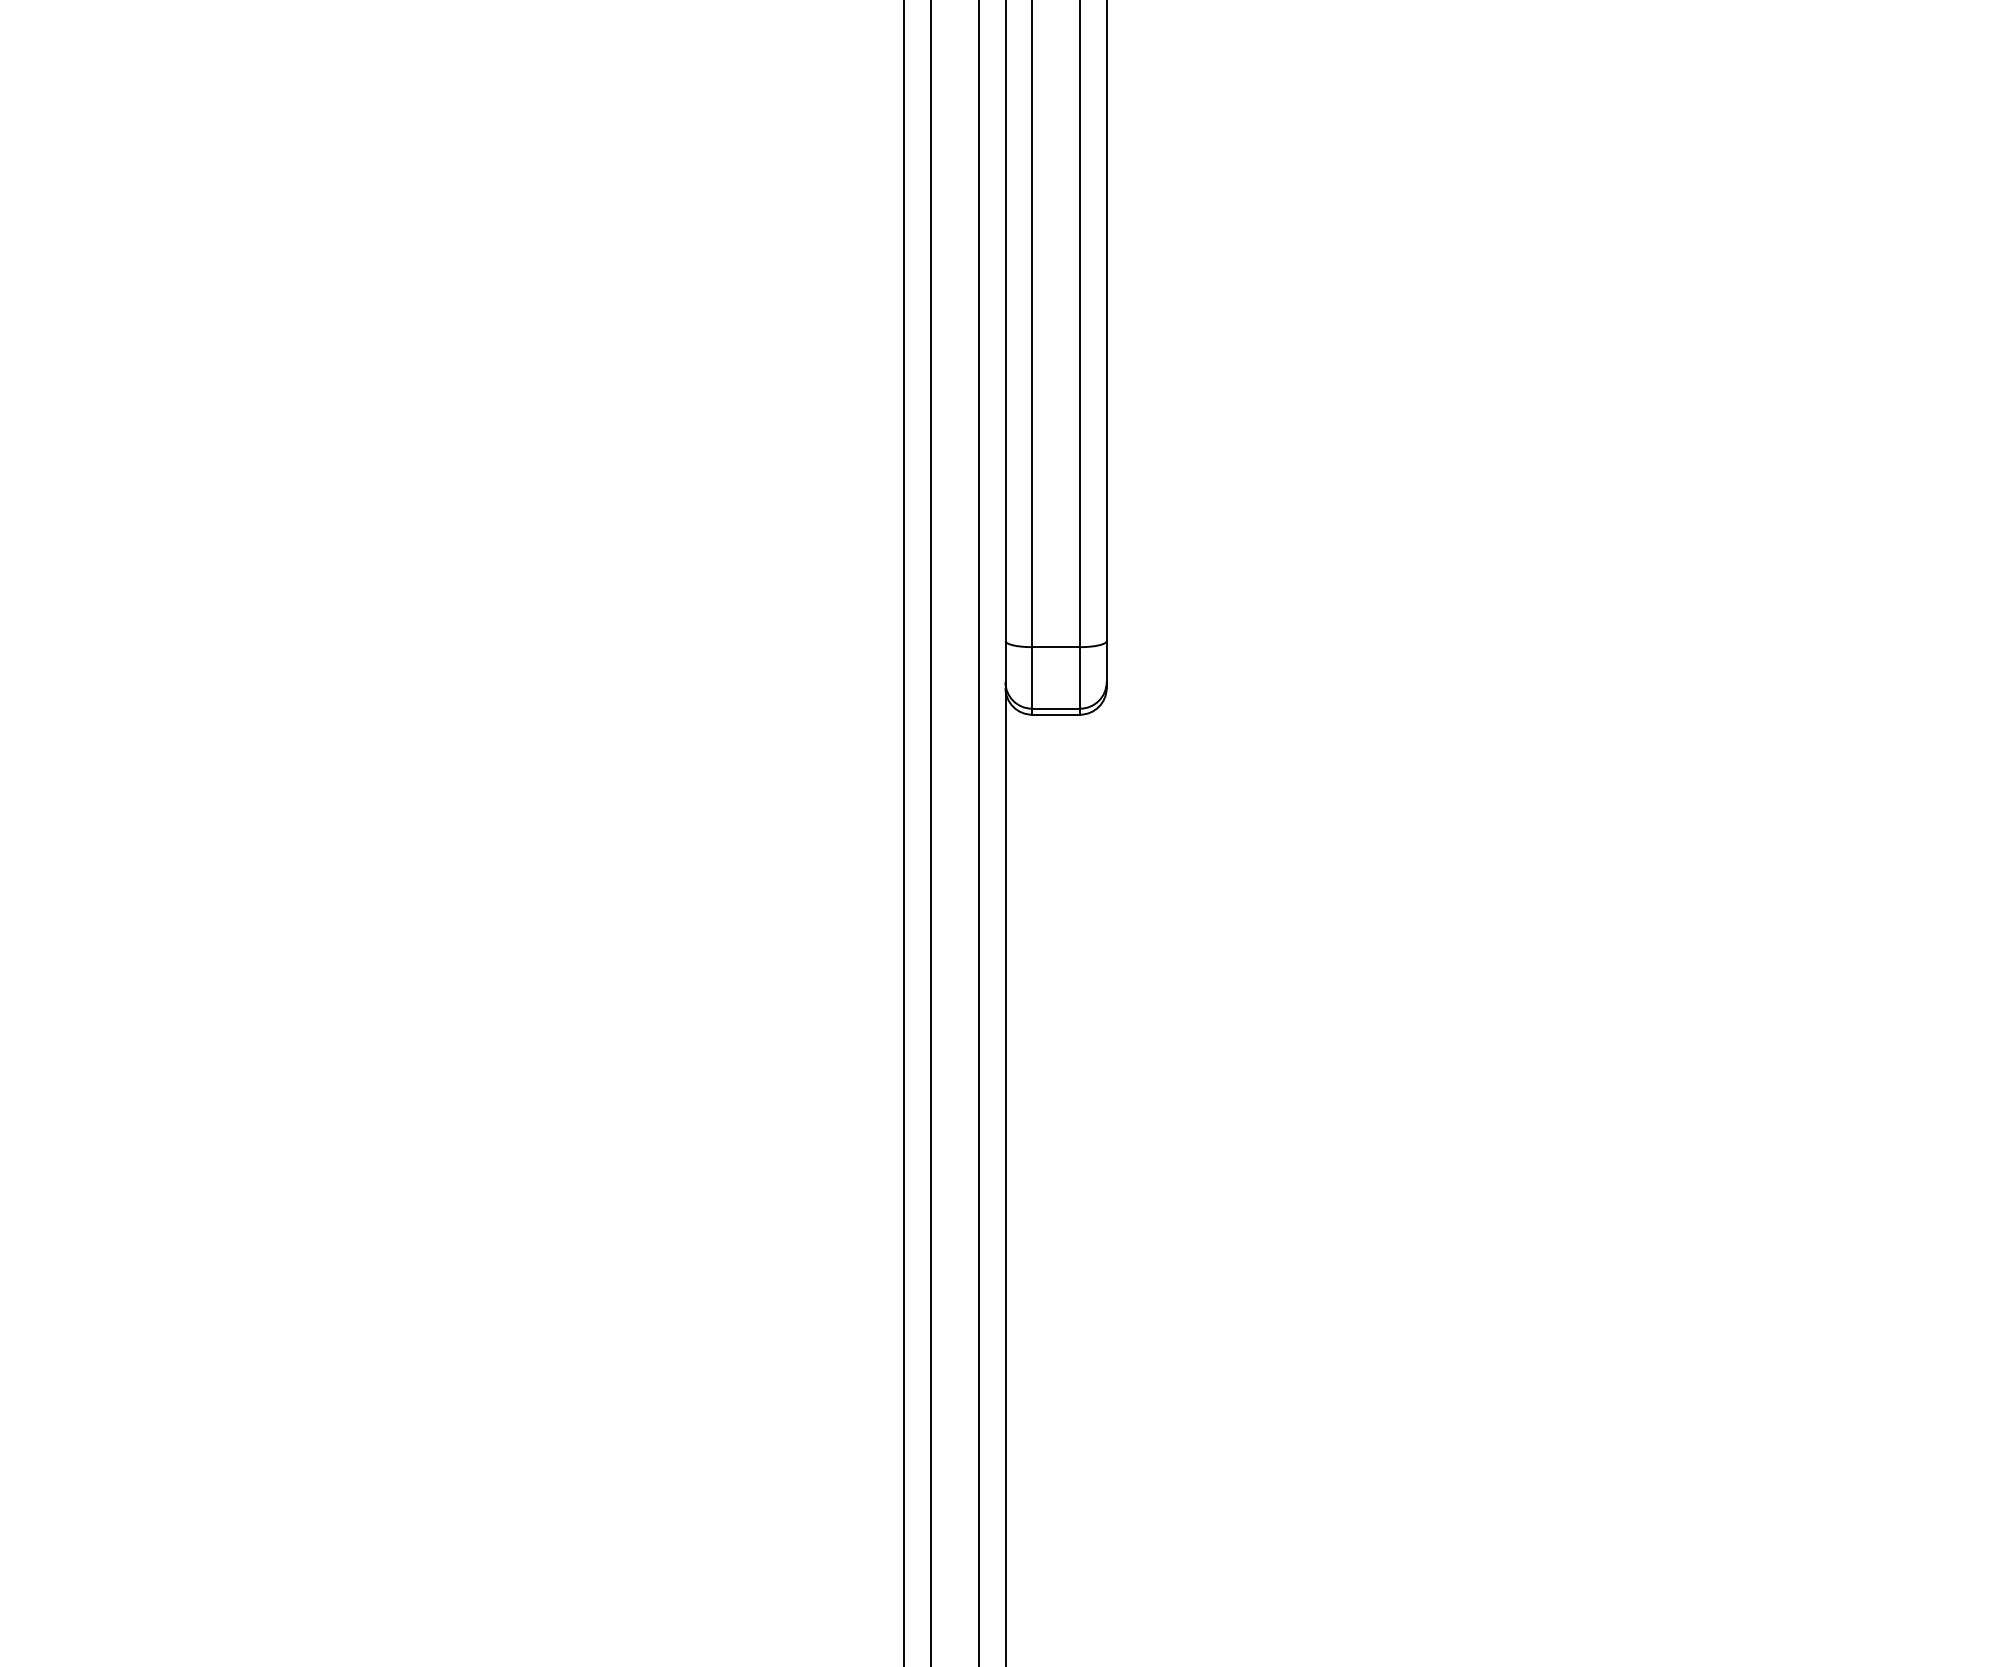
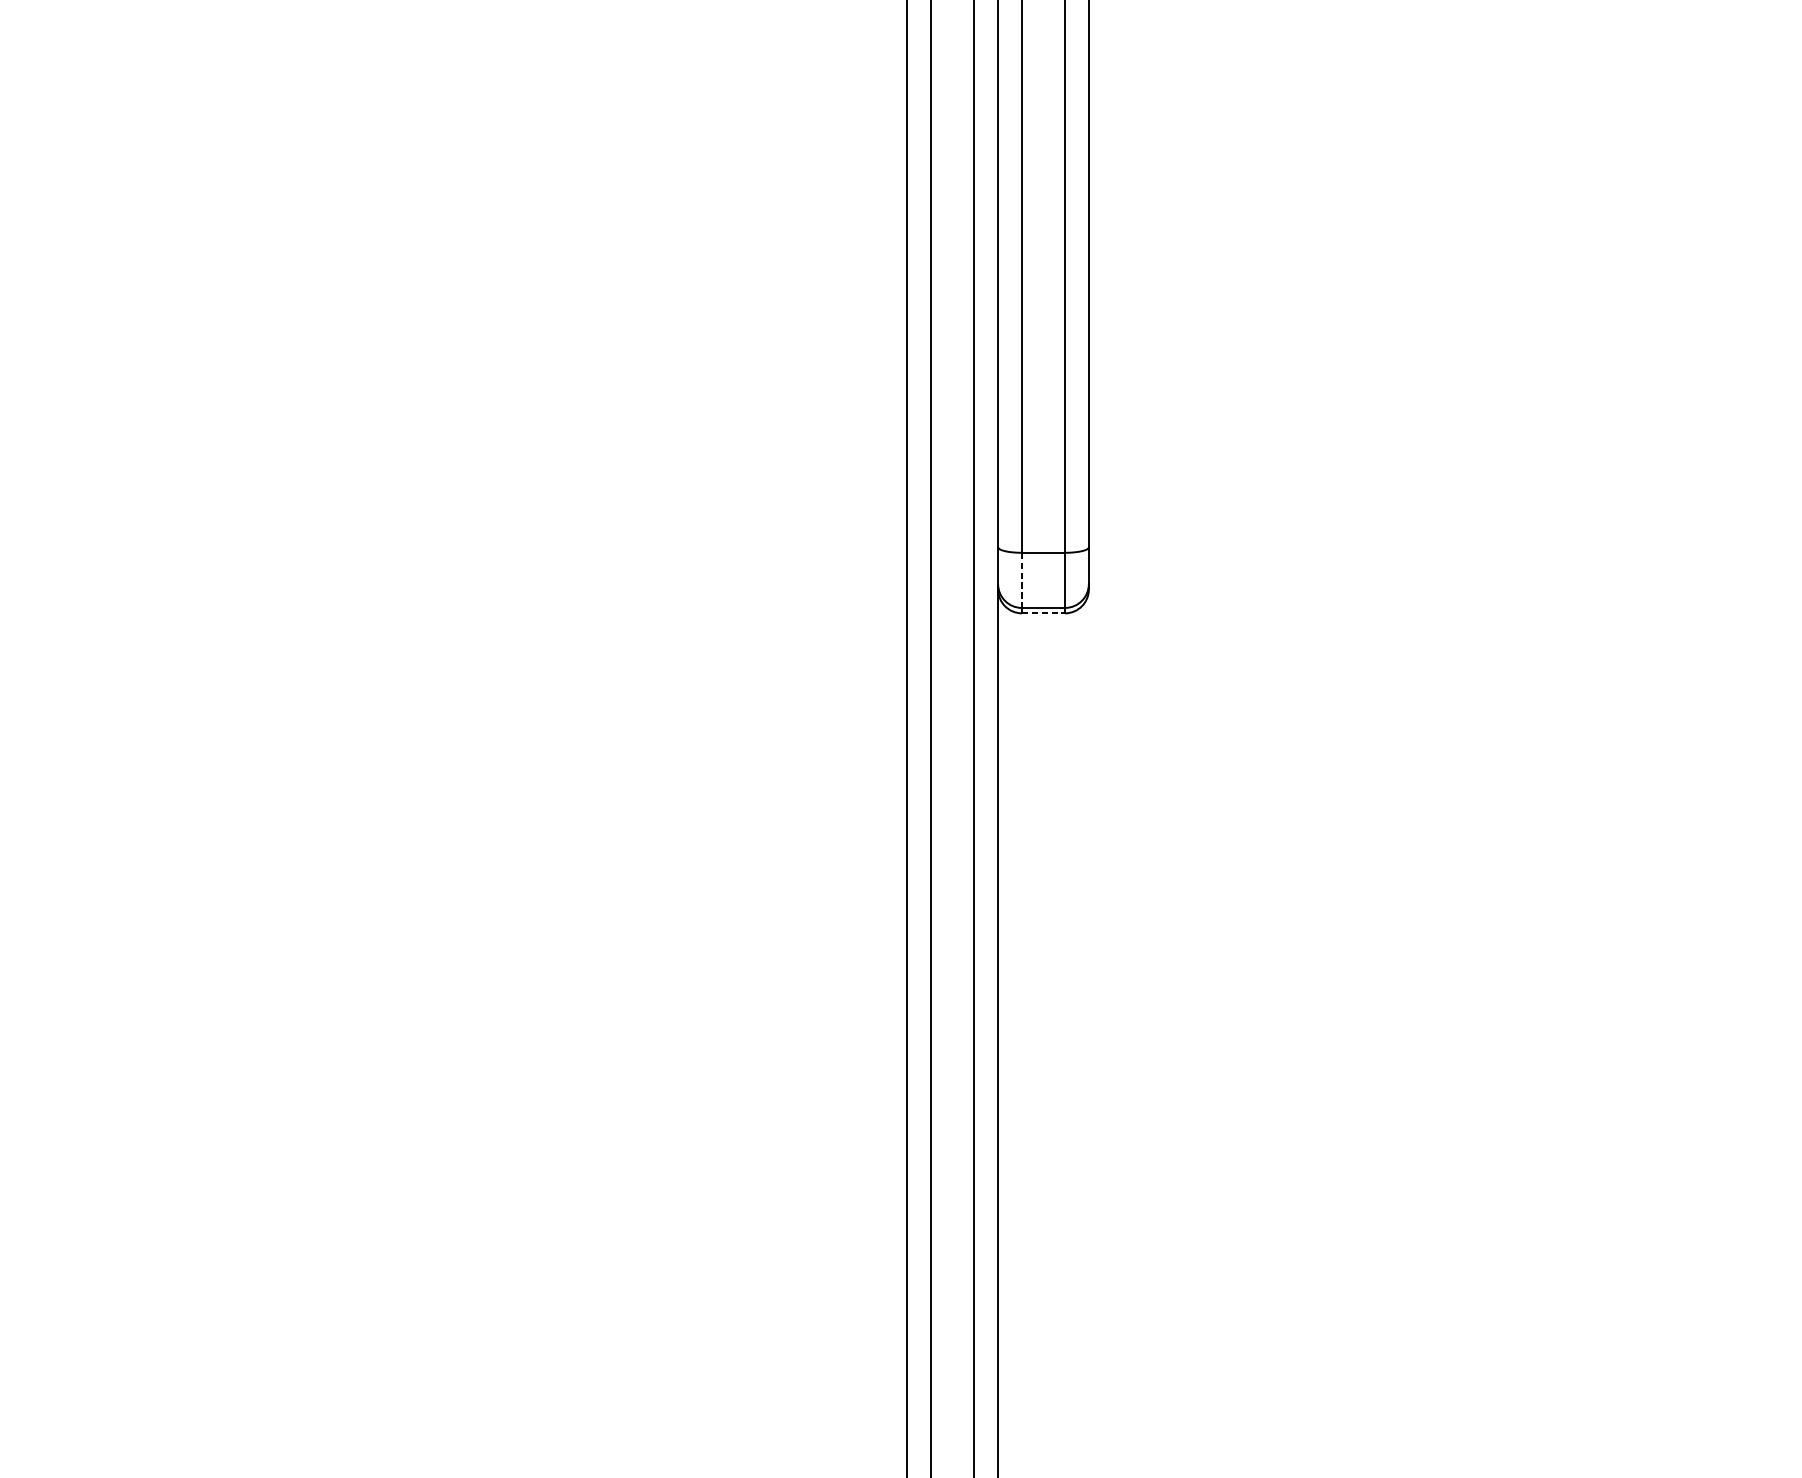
line: (1032, 677) -> (1022, 580), solid -> dashed
line: (1056, 714) -> (1043, 613), solid -> dashed

